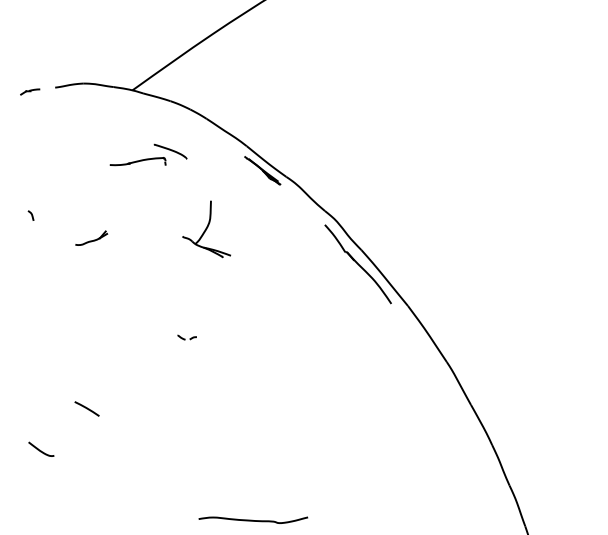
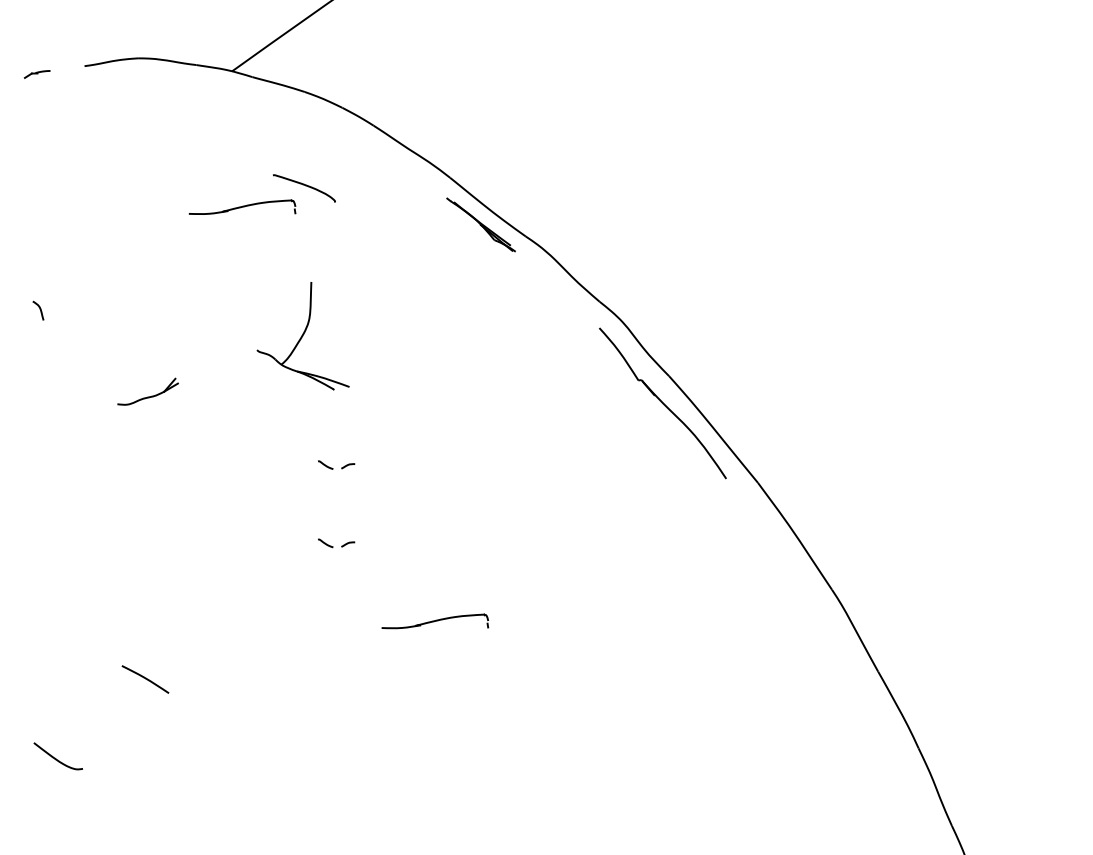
part: (30, 91) -> (37, 73), size x0.7
part: (206, 229) -> (302, 336), moved
part: (91, 237) -> (148, 390), moved
part: (186, 296) -> (335, 464), added
part: (238, 378) -> (434, 621), added

